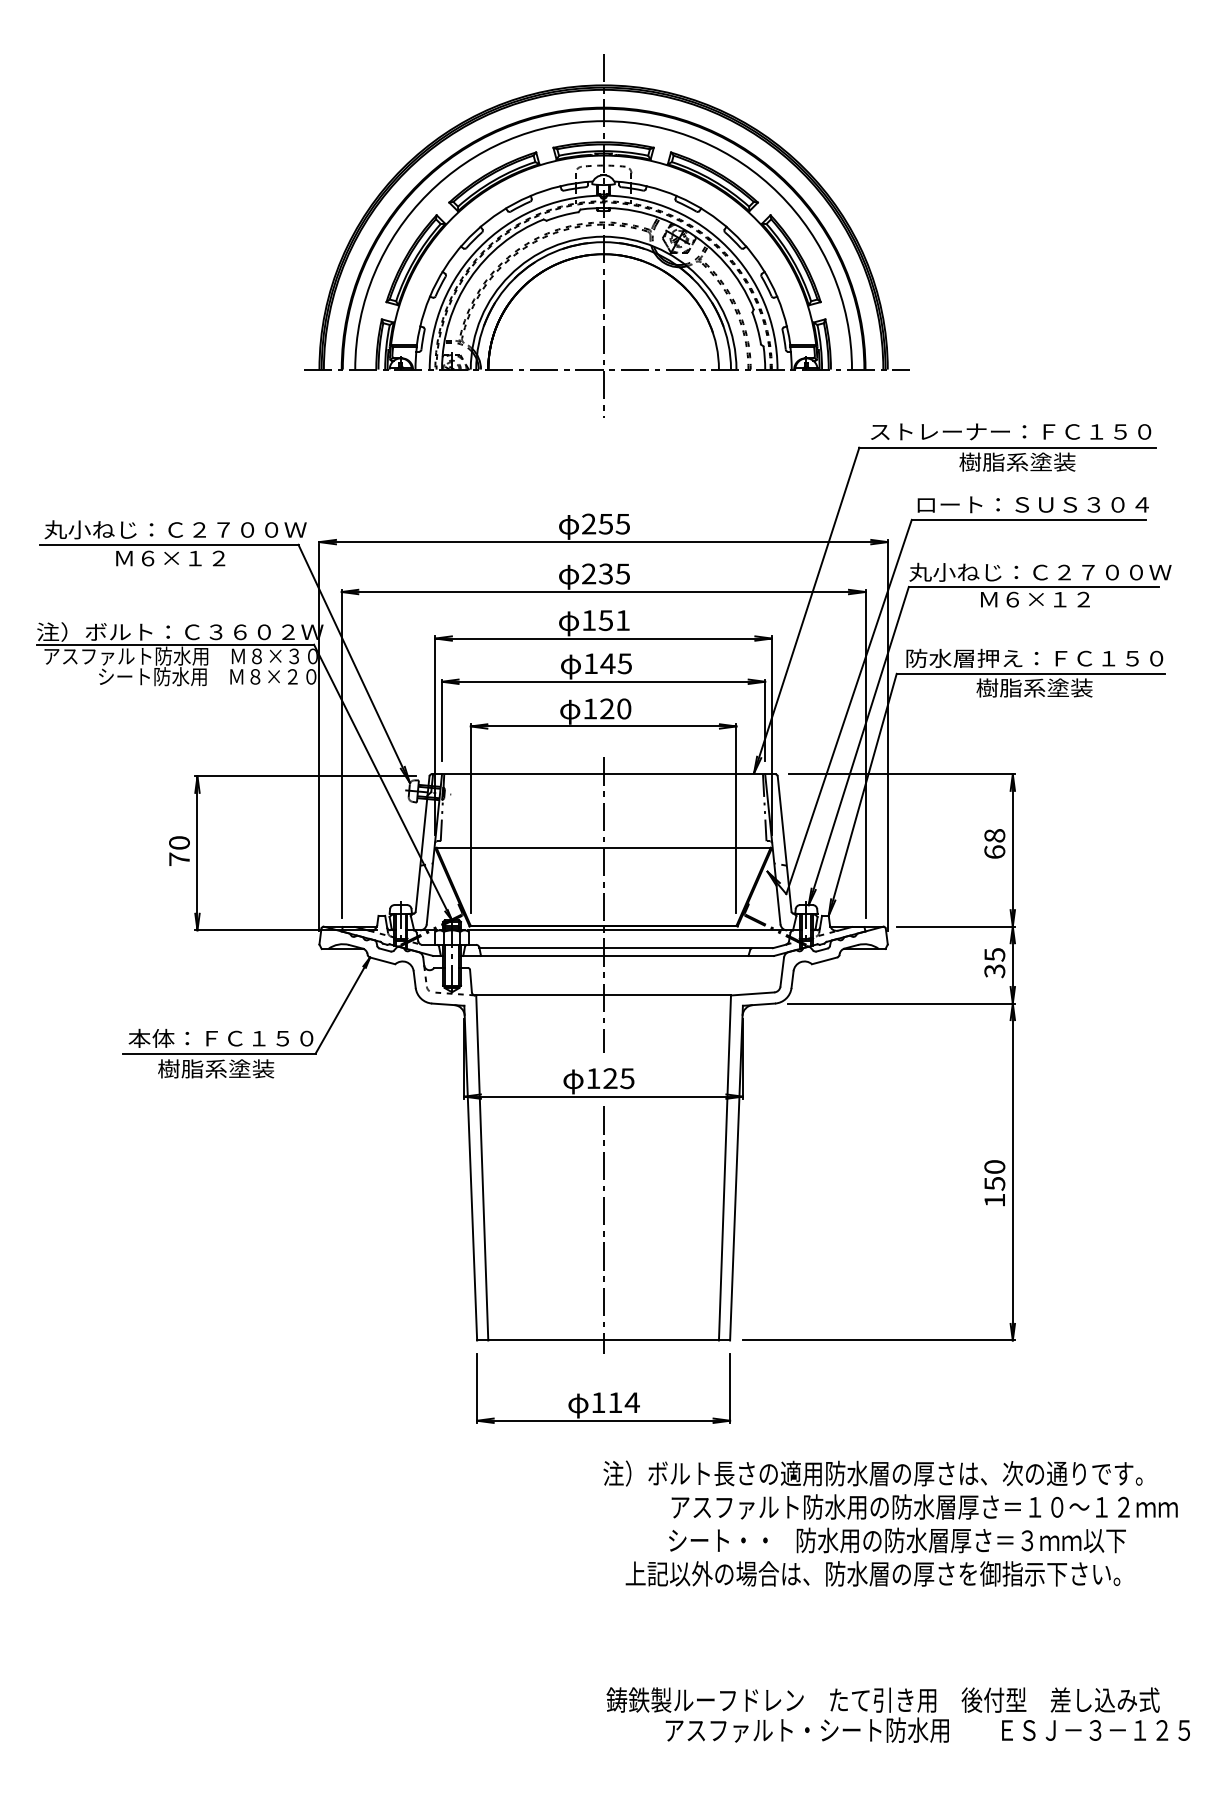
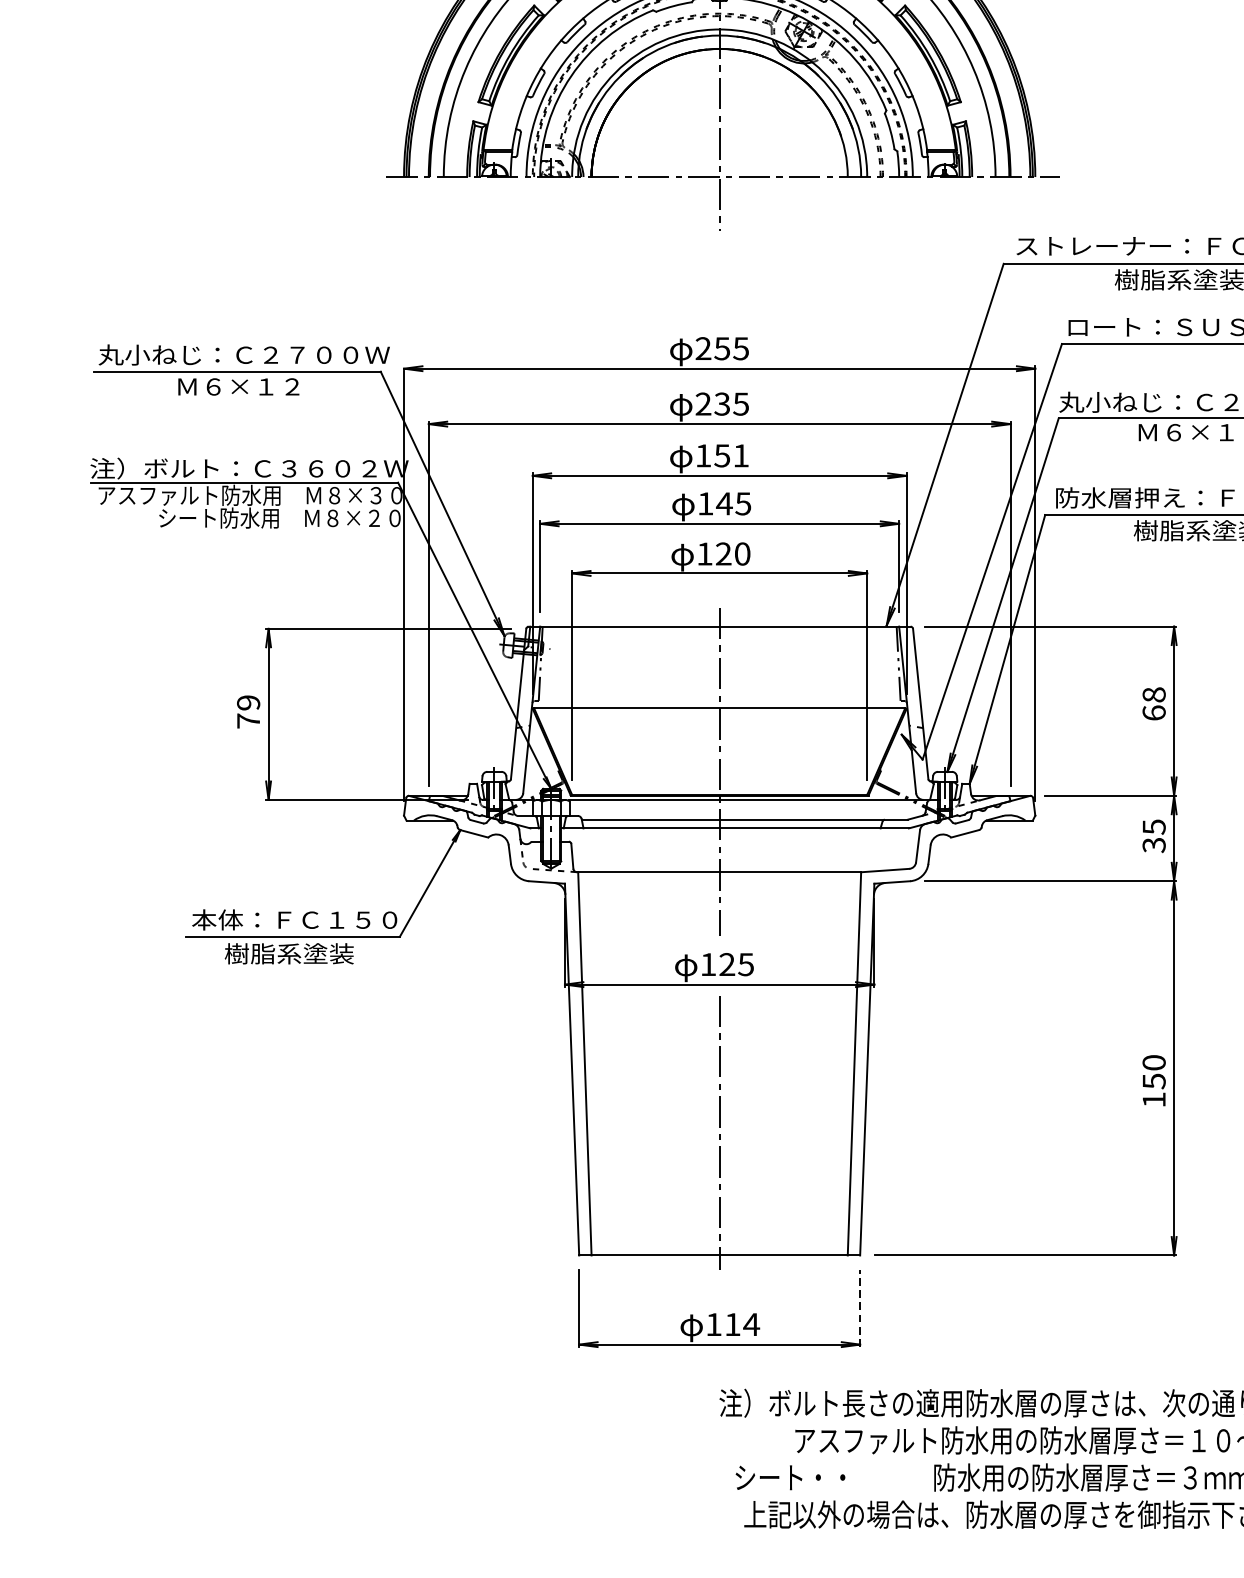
text: (179, 842) -> (248, 702), 70 -> 79
line: (730, 1387) -> (860, 1307), solid -> dashed
text: (718, 1540) -> (790, 1477), moved

